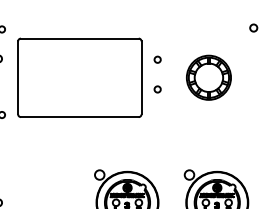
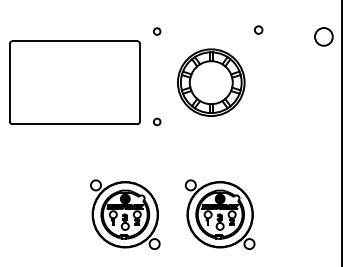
circle: (157, 59) -> (157, 31), moved
part: (209, 77) -> (211, 82), size x1.43
circle: (157, 89) -> (157, 121), moved

